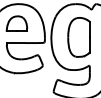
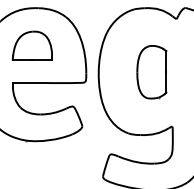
part: (78, 37) -> (150, 72), size x0.7

